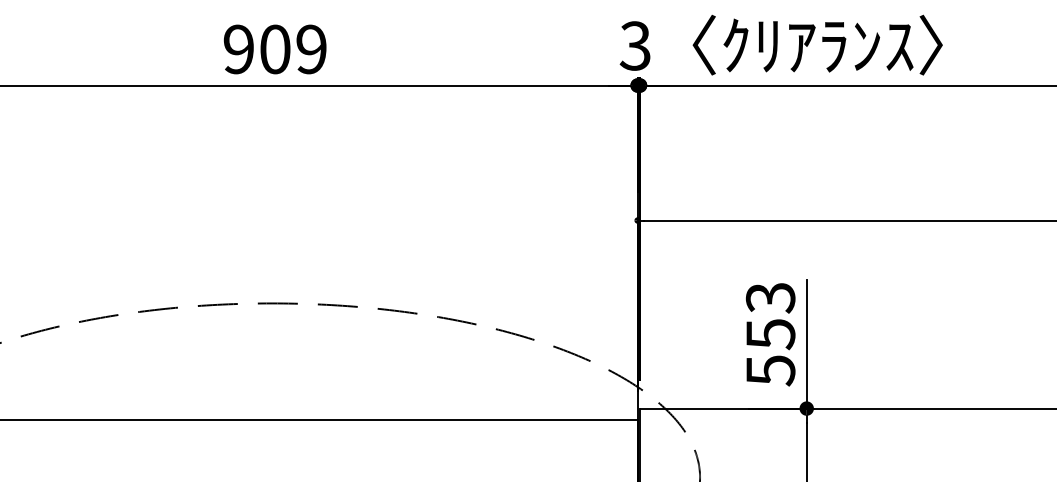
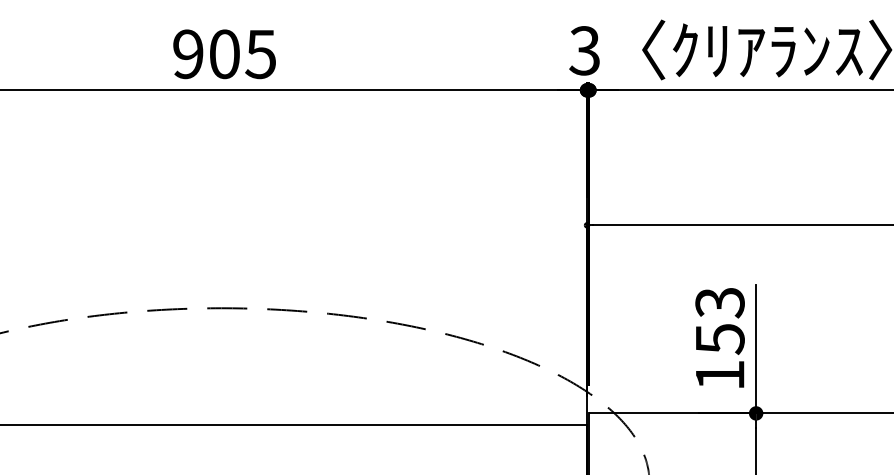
text: (310, 49) -> (259, 54), 909 -> 905
text: (770, 370) -> (719, 375), 553 -> 153

